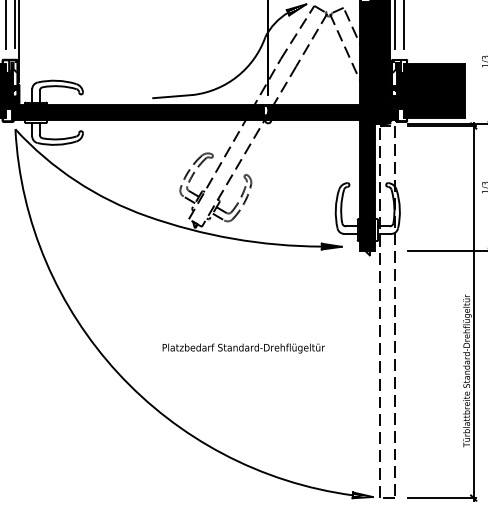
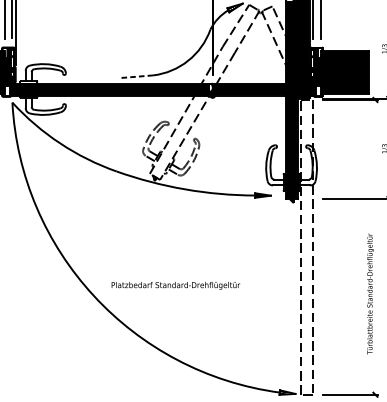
line: (173, 96) -> (137, 76), solid -> dashed
line: (473, 311) -> (375, 246), removed
text: (243, 348) -> (175, 285), moved

